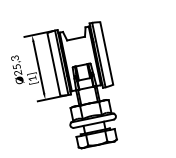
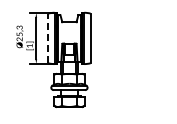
line: (54, 64) -> (48, 38), solid -> dashed

